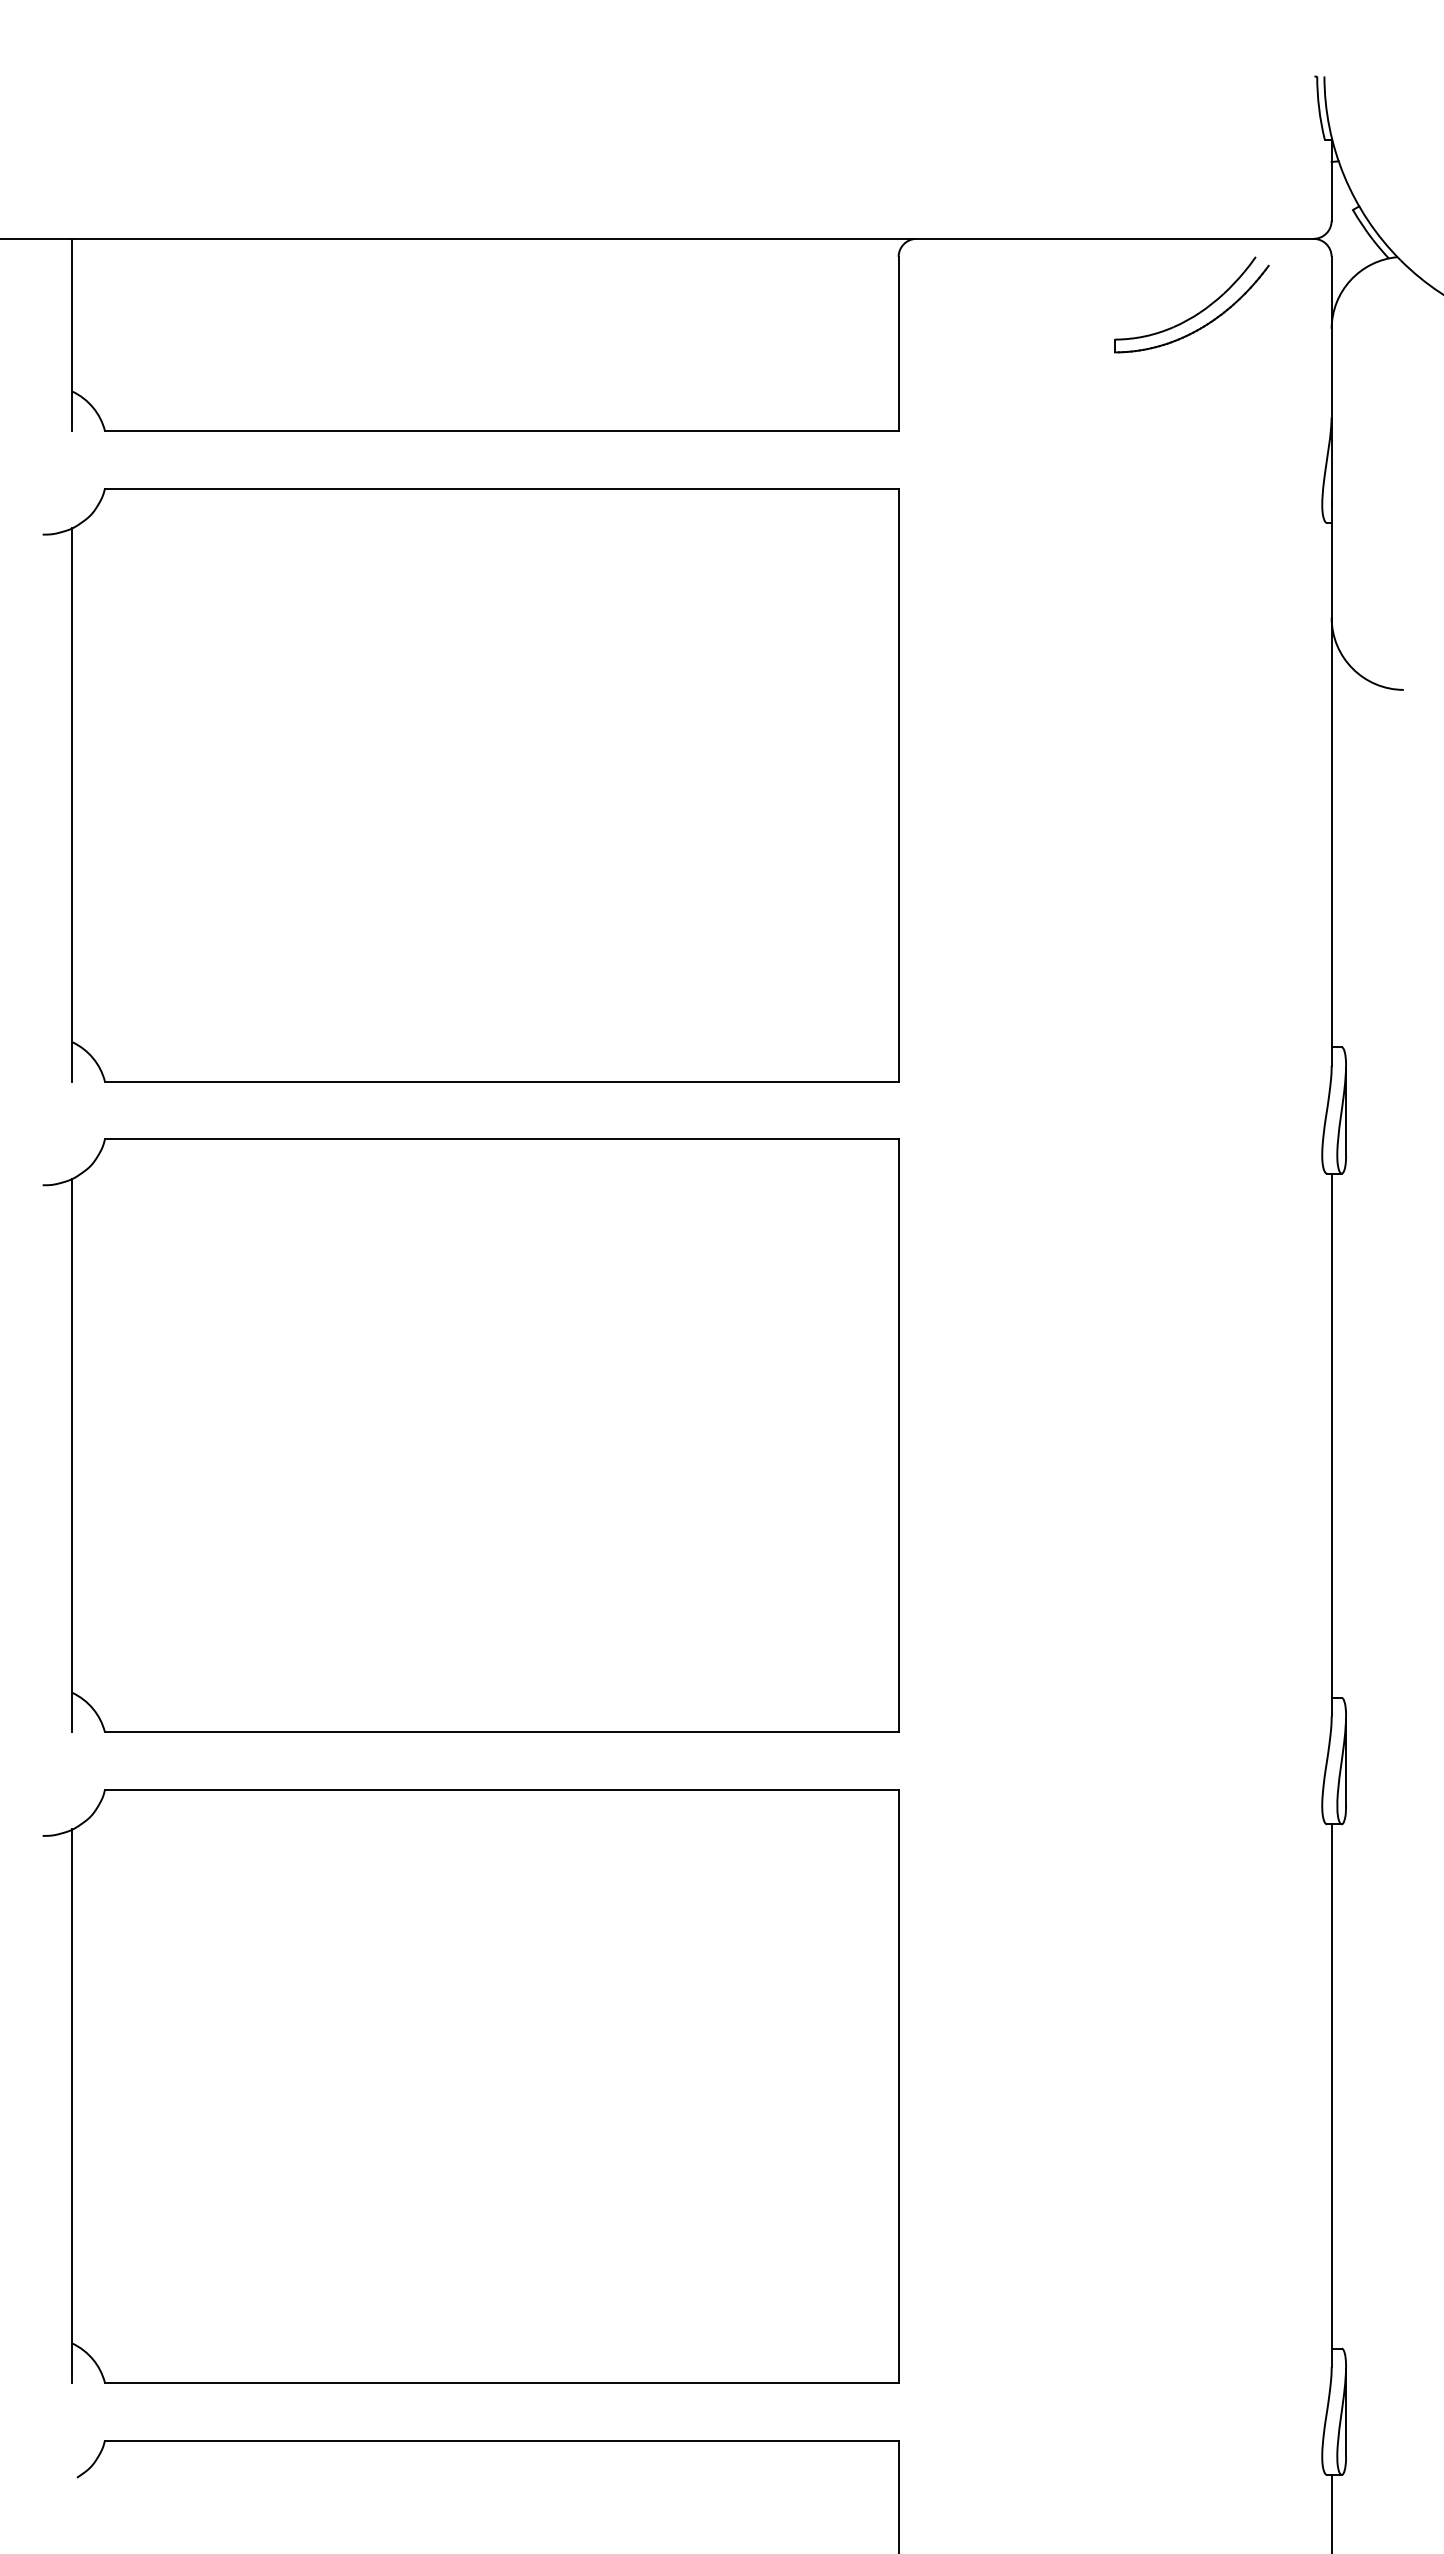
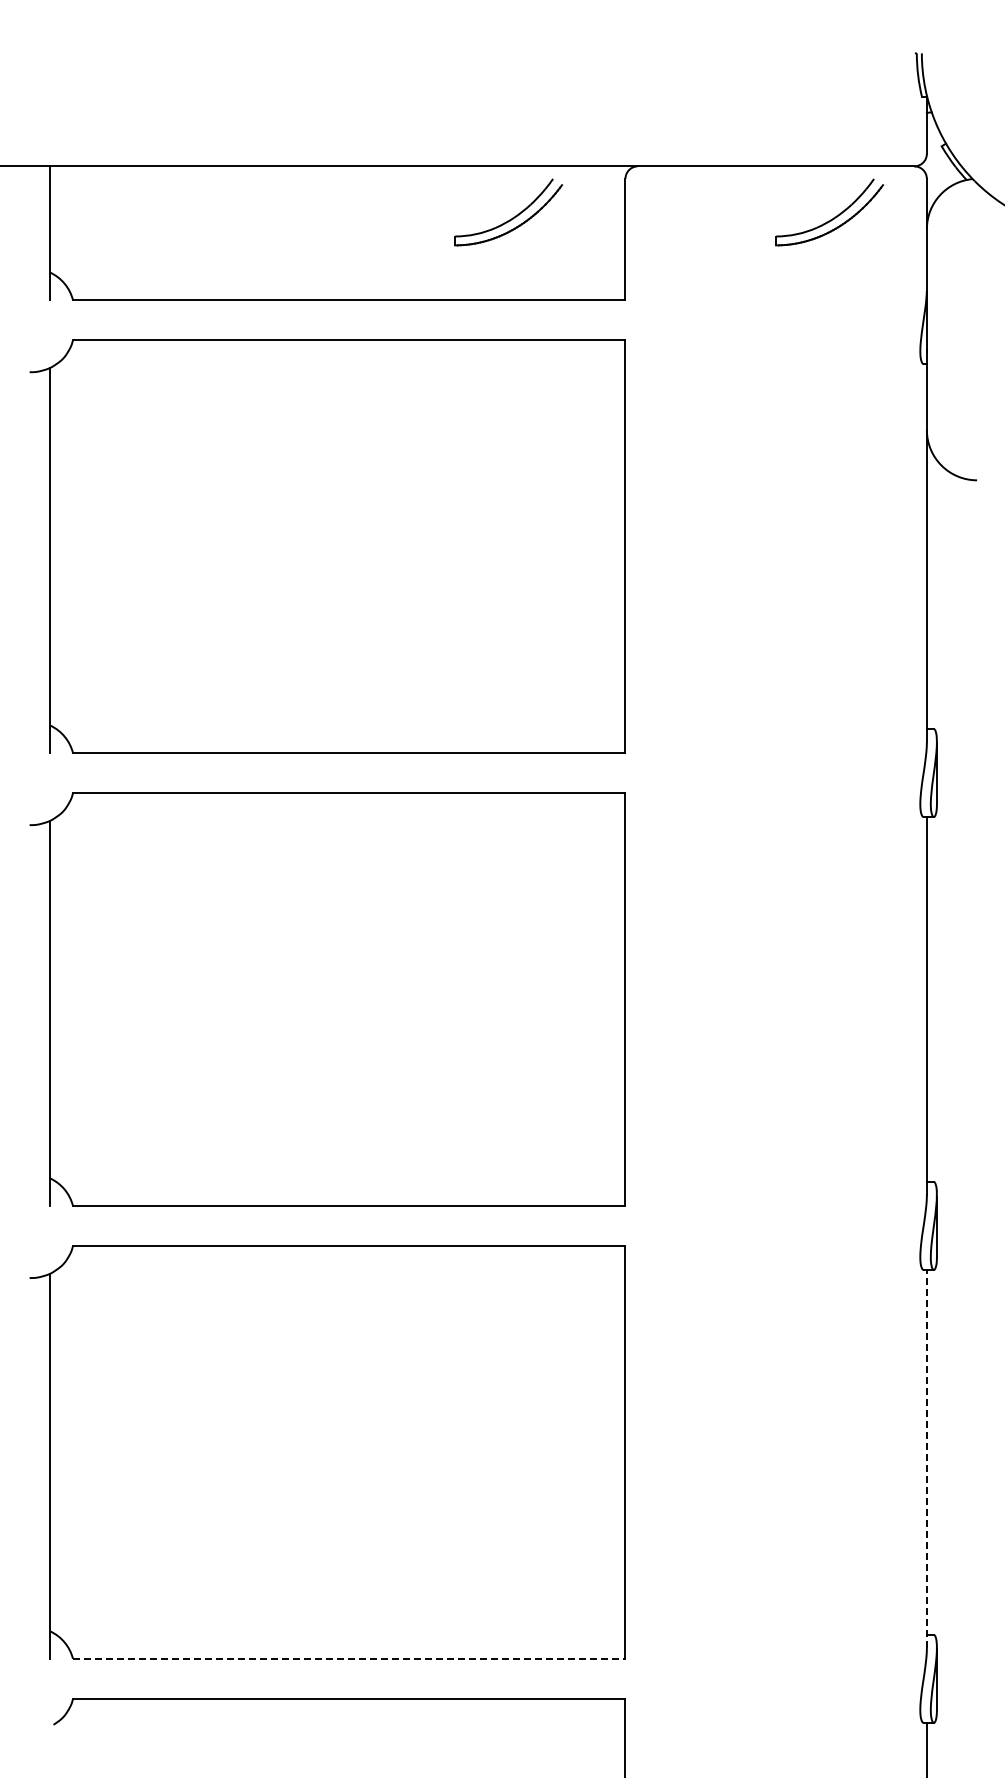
part: (736, 312) -> (512, 217), added
line: (1331, 2095) -> (926, 1458), solid -> dashed
line: (502, 2382) -> (349, 1658), solid -> dashed

